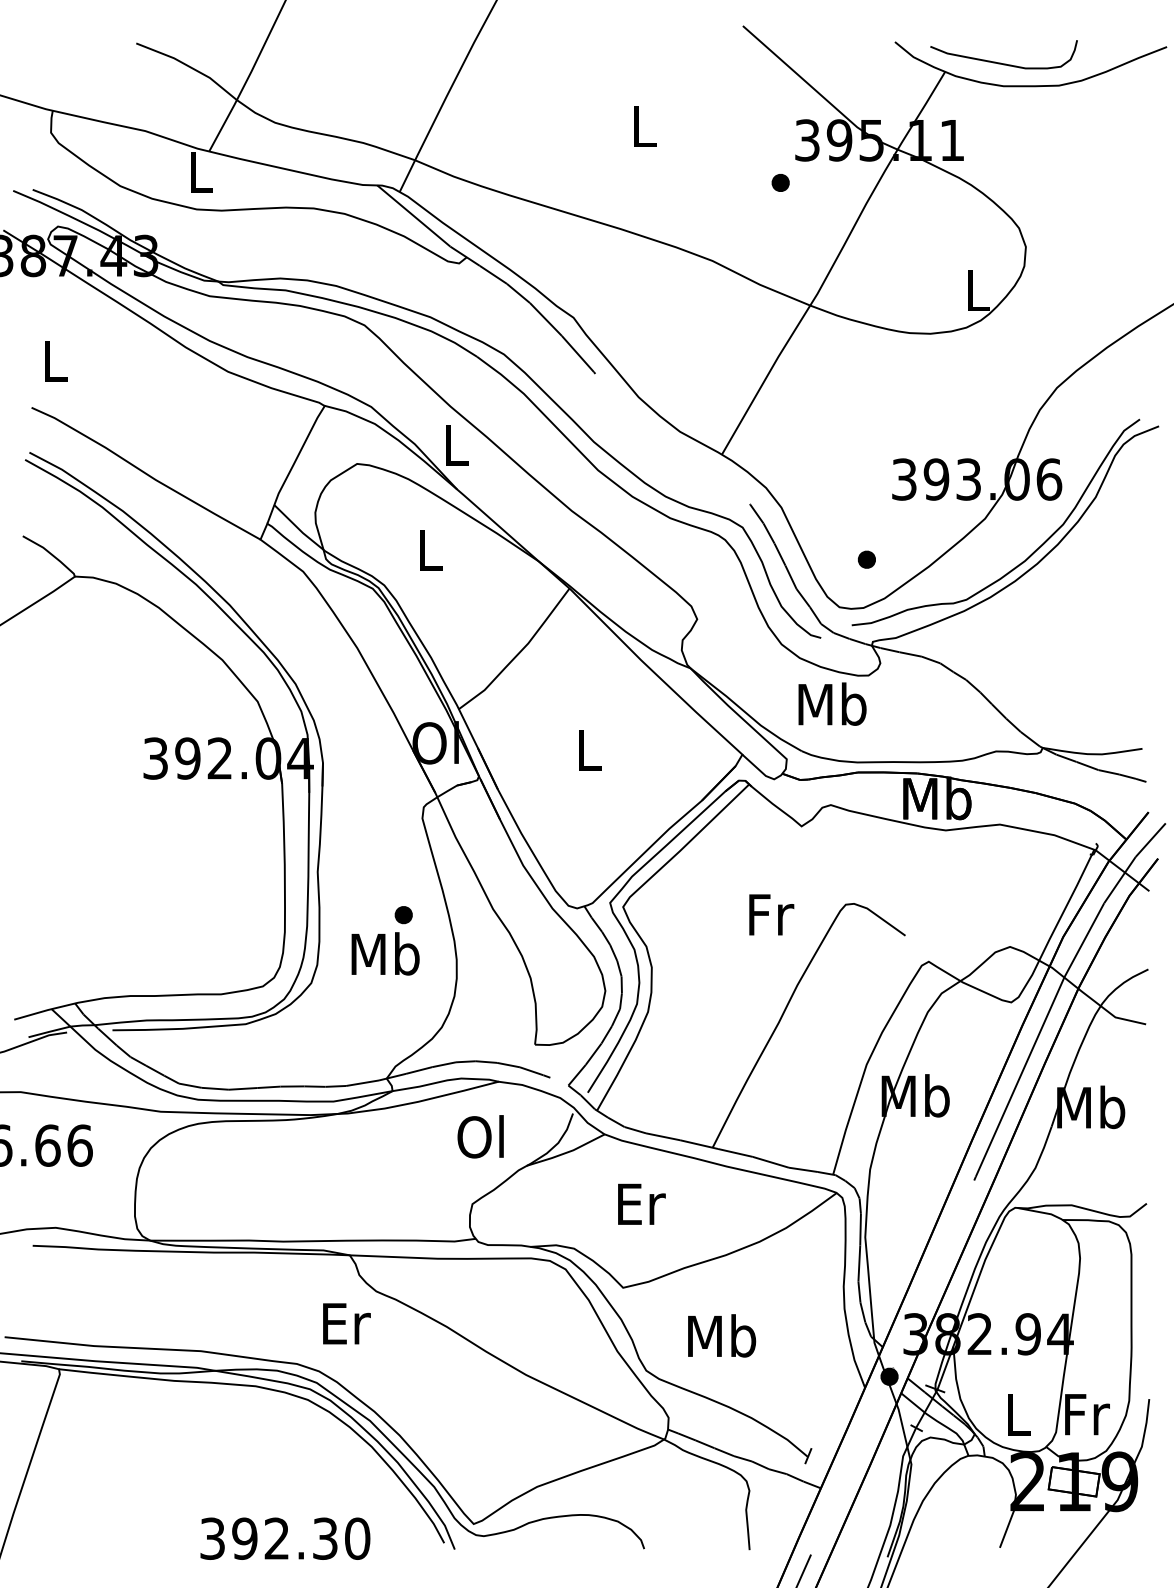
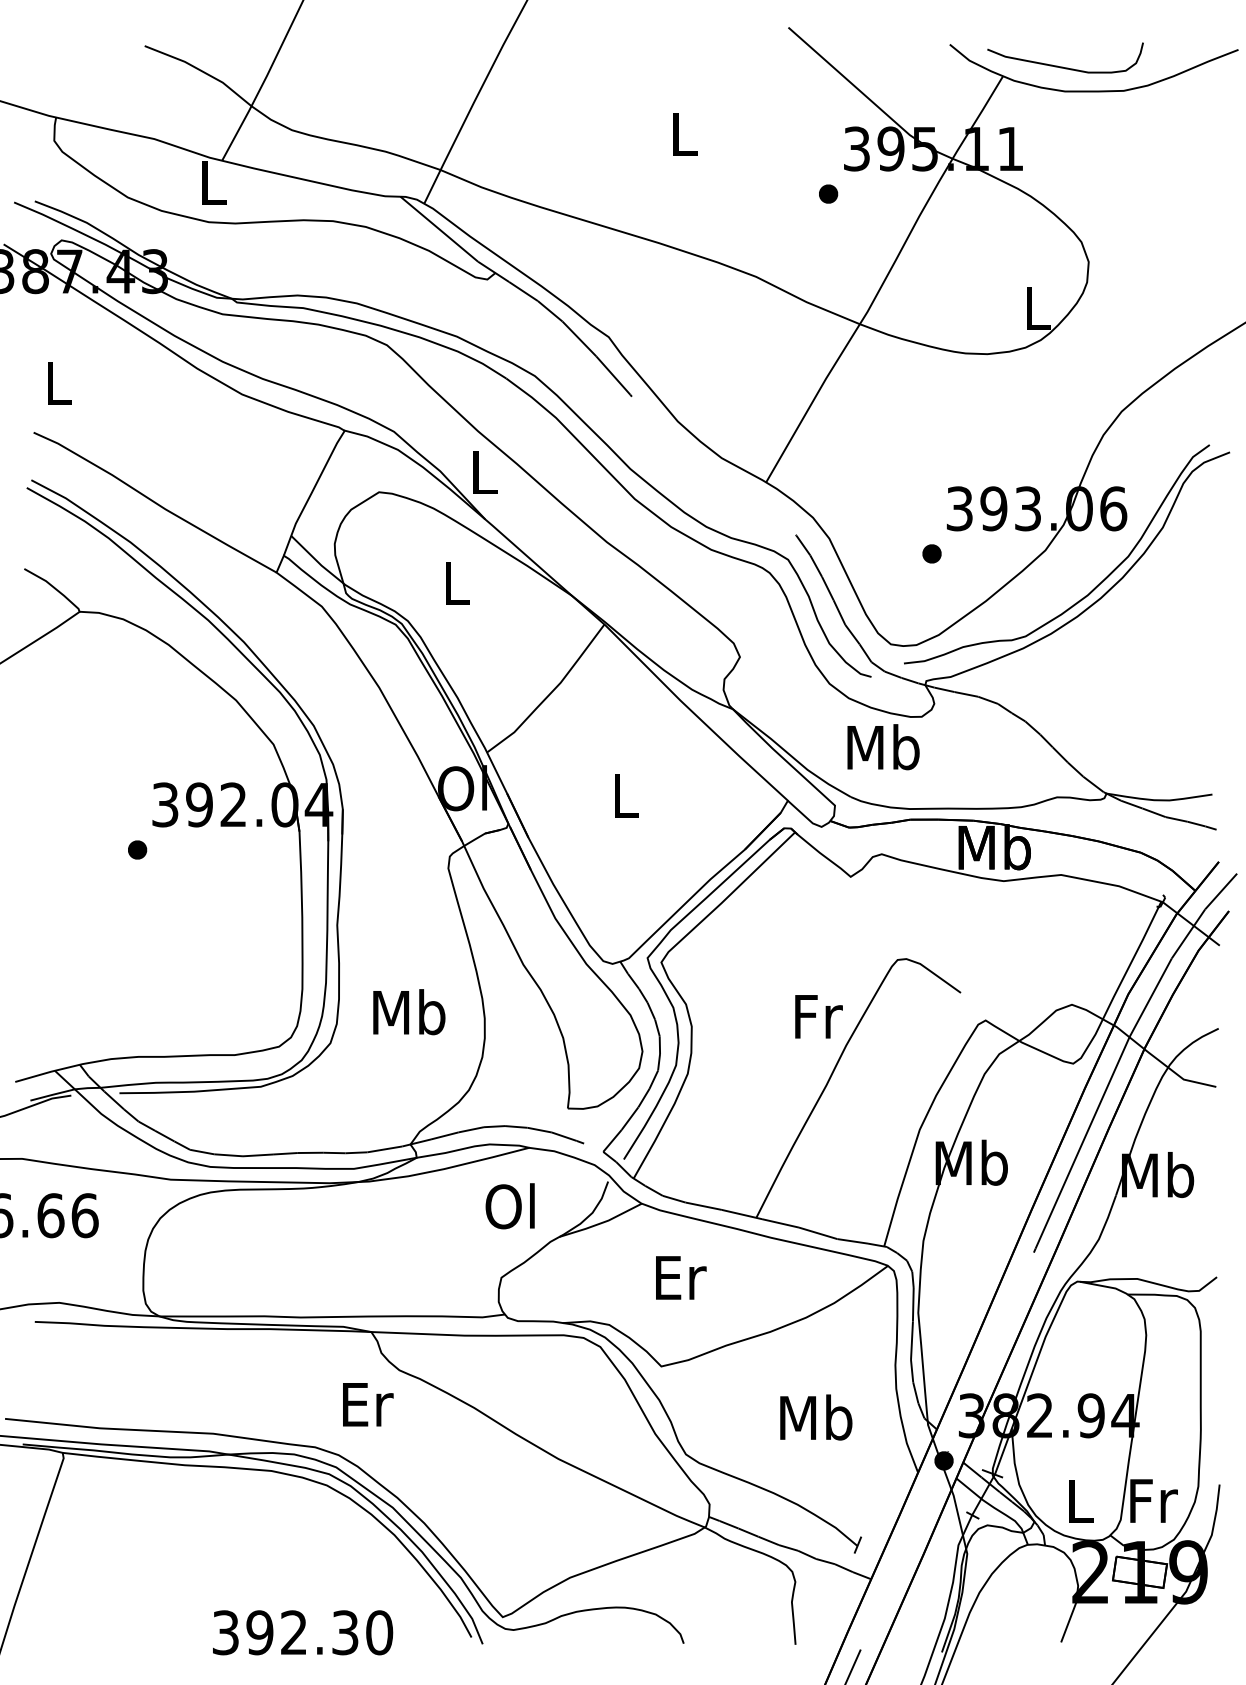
part: (866, 559) -> (931, 553), moved
part: (403, 914) -> (137, 849), moved
text: (771, 914) -> (818, 1016), moved
text: (722, 1335) -> (816, 1417), moved

